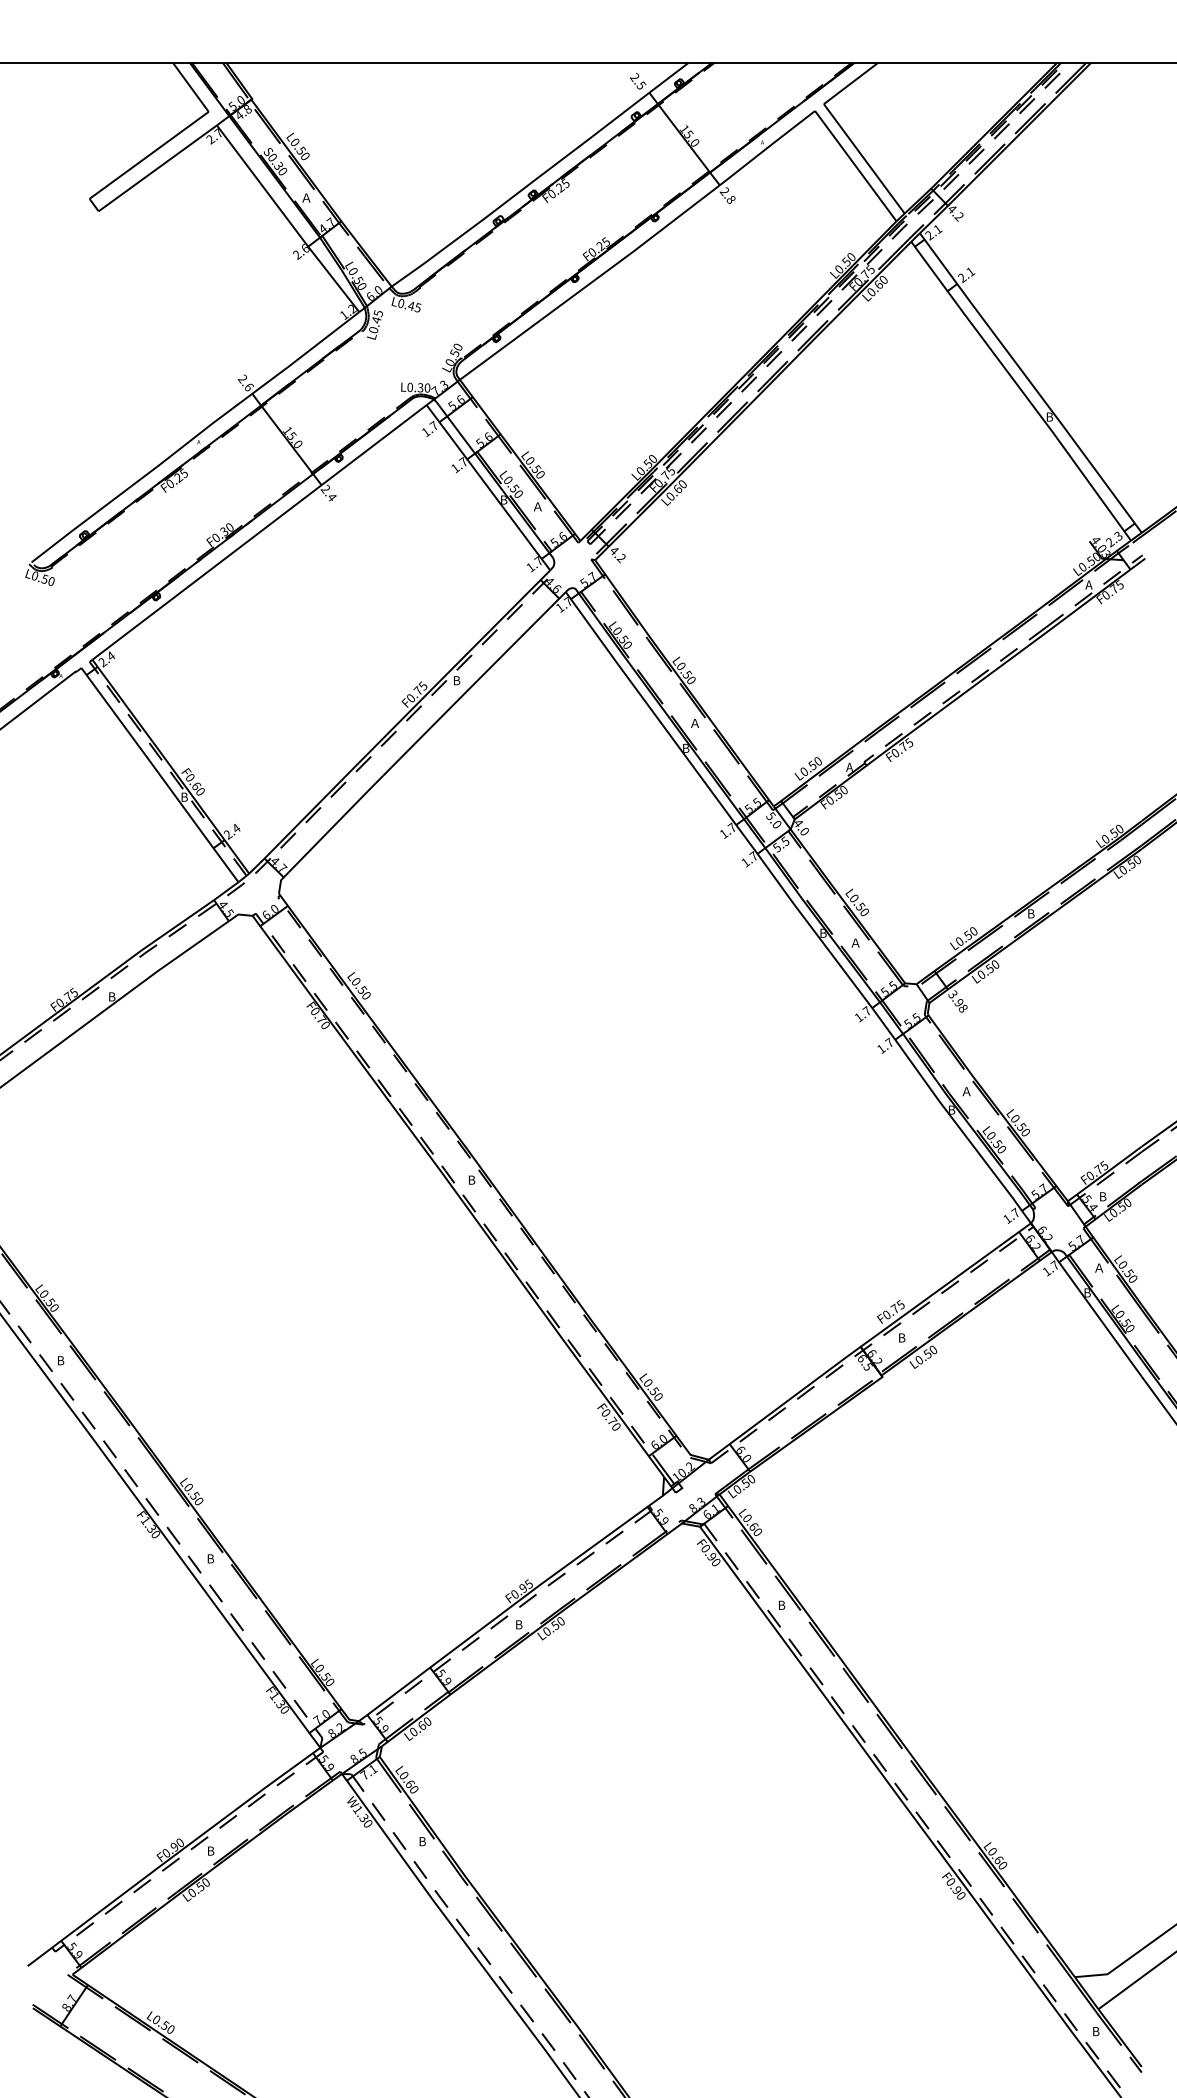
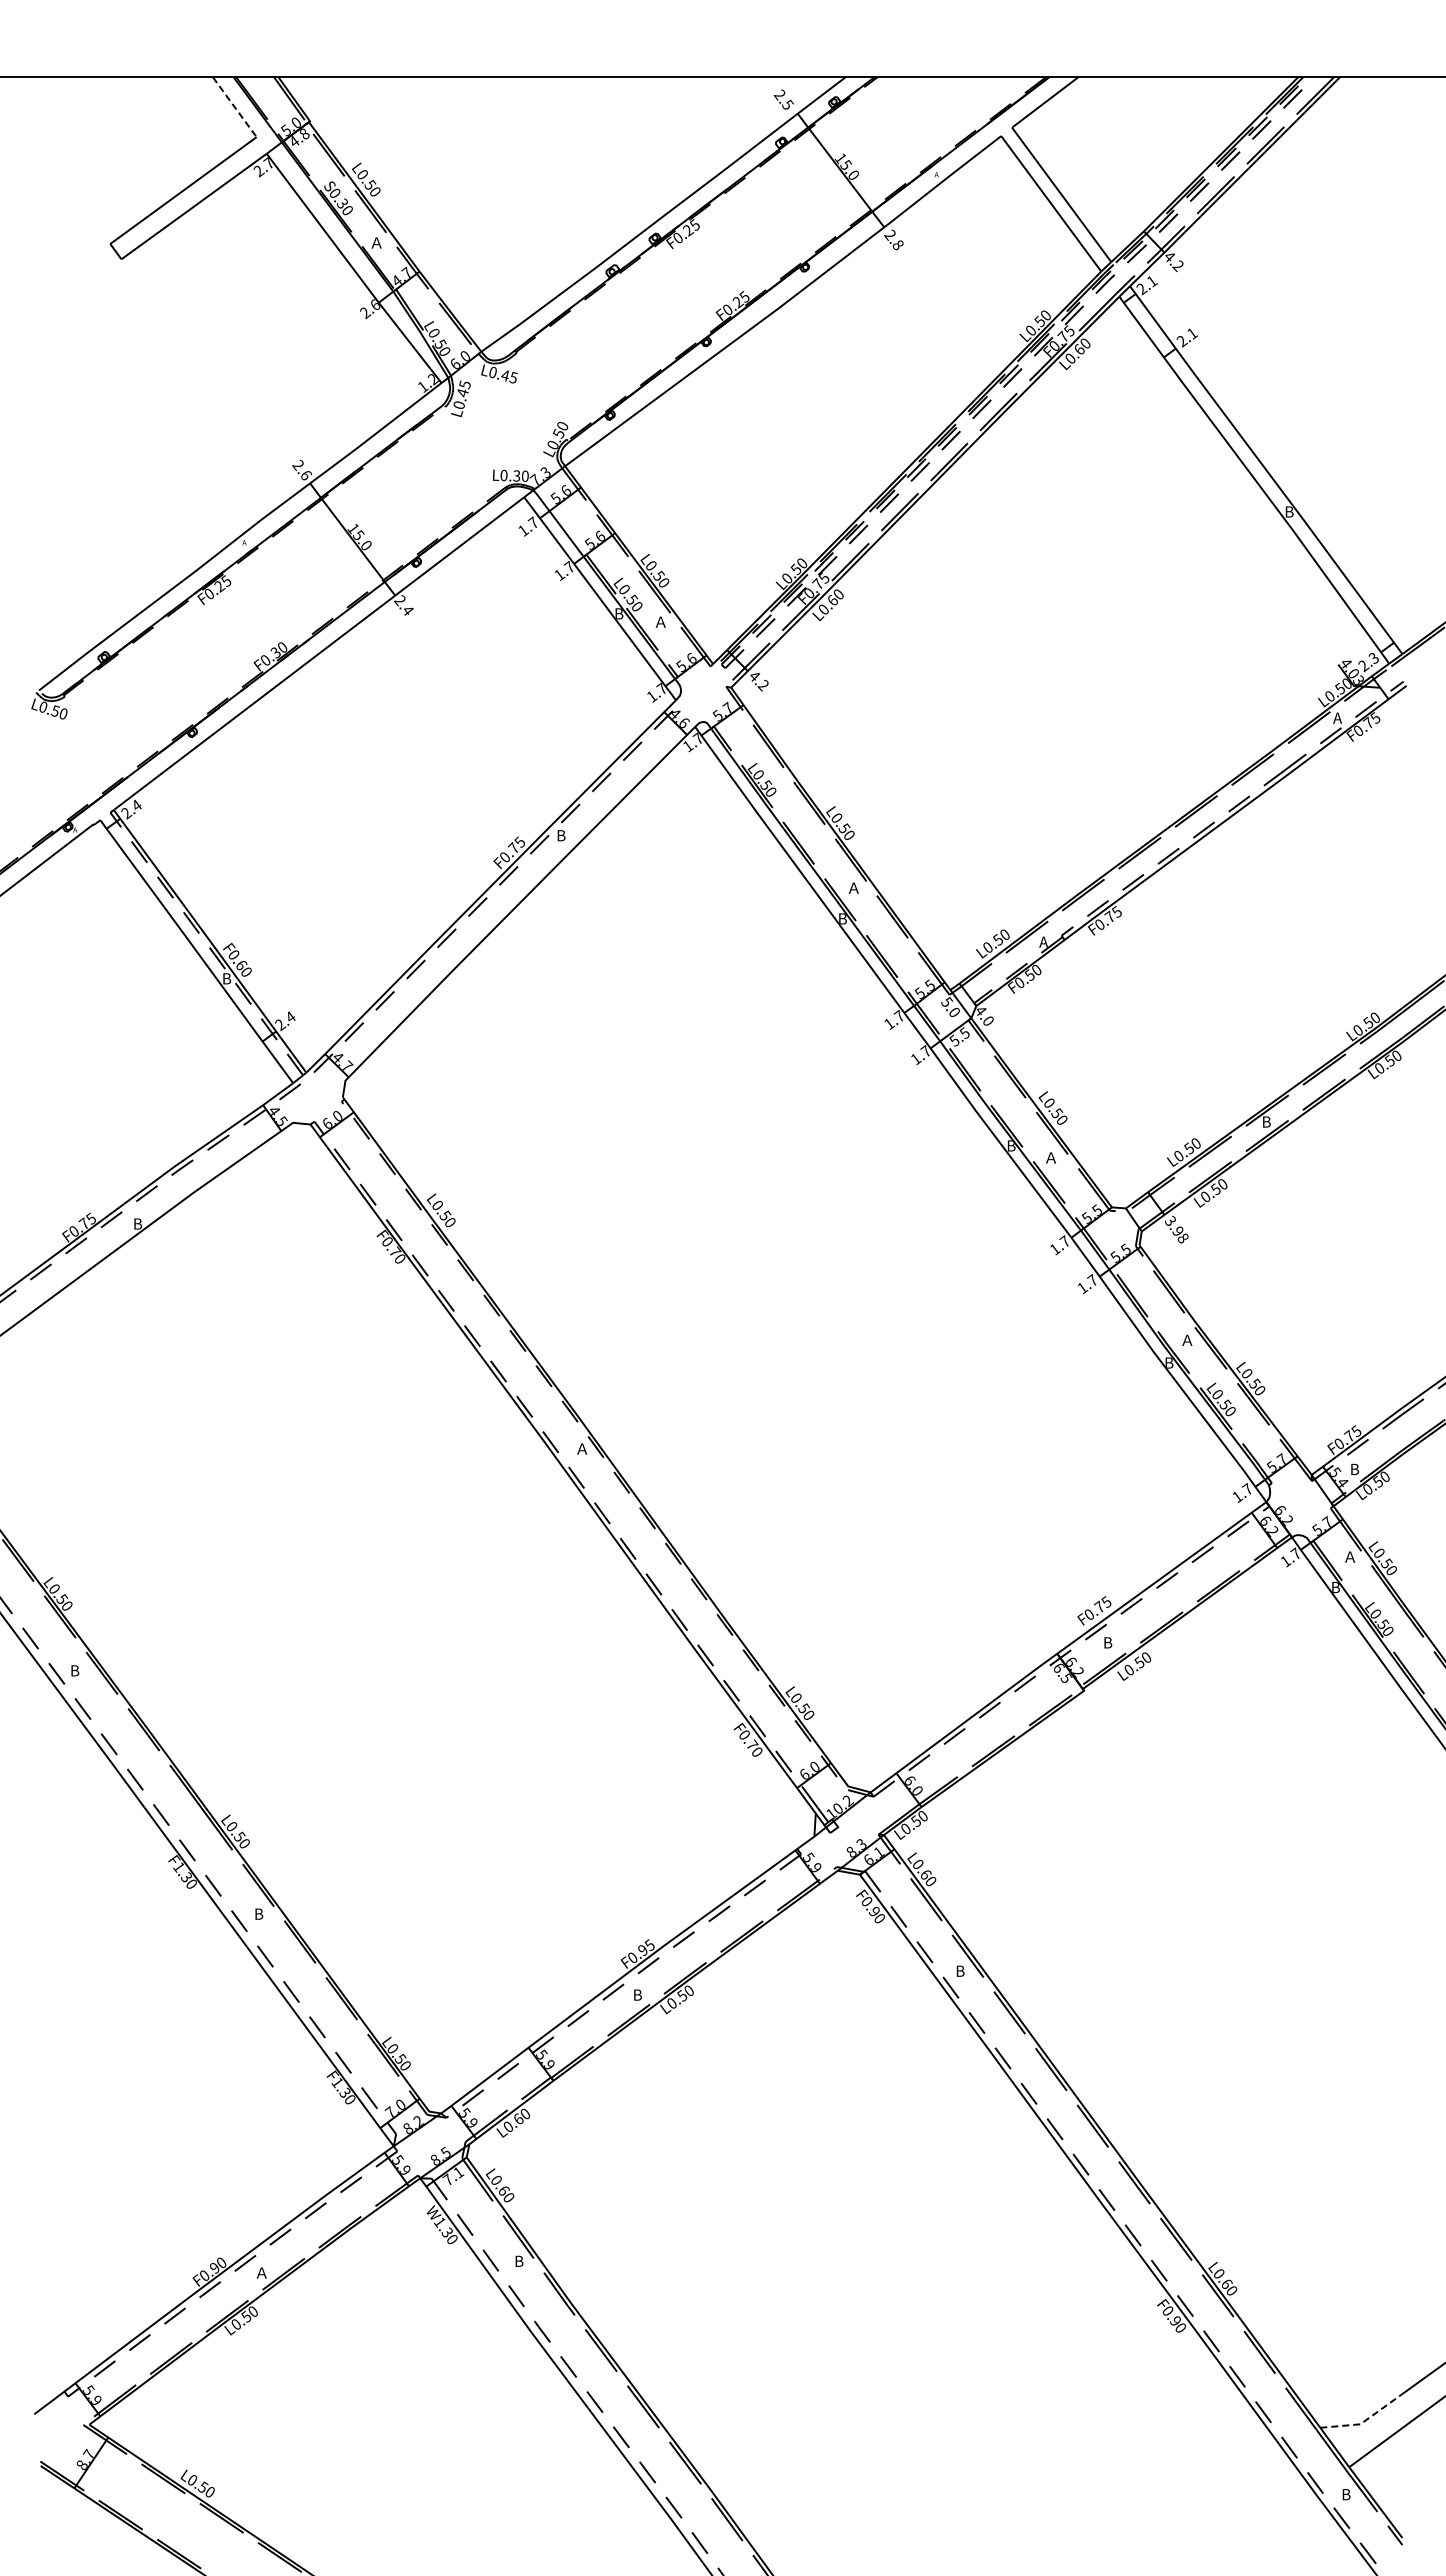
line: (191, 87) -> (235, 107), solid -> dashed
text: (473, 1179) -> (581, 1448), B -> Ａ
text: (211, 1850) -> (260, 2272), B -> Ａ
line: (1110, 1972) -> (1364, 2421), solid -> dashed

